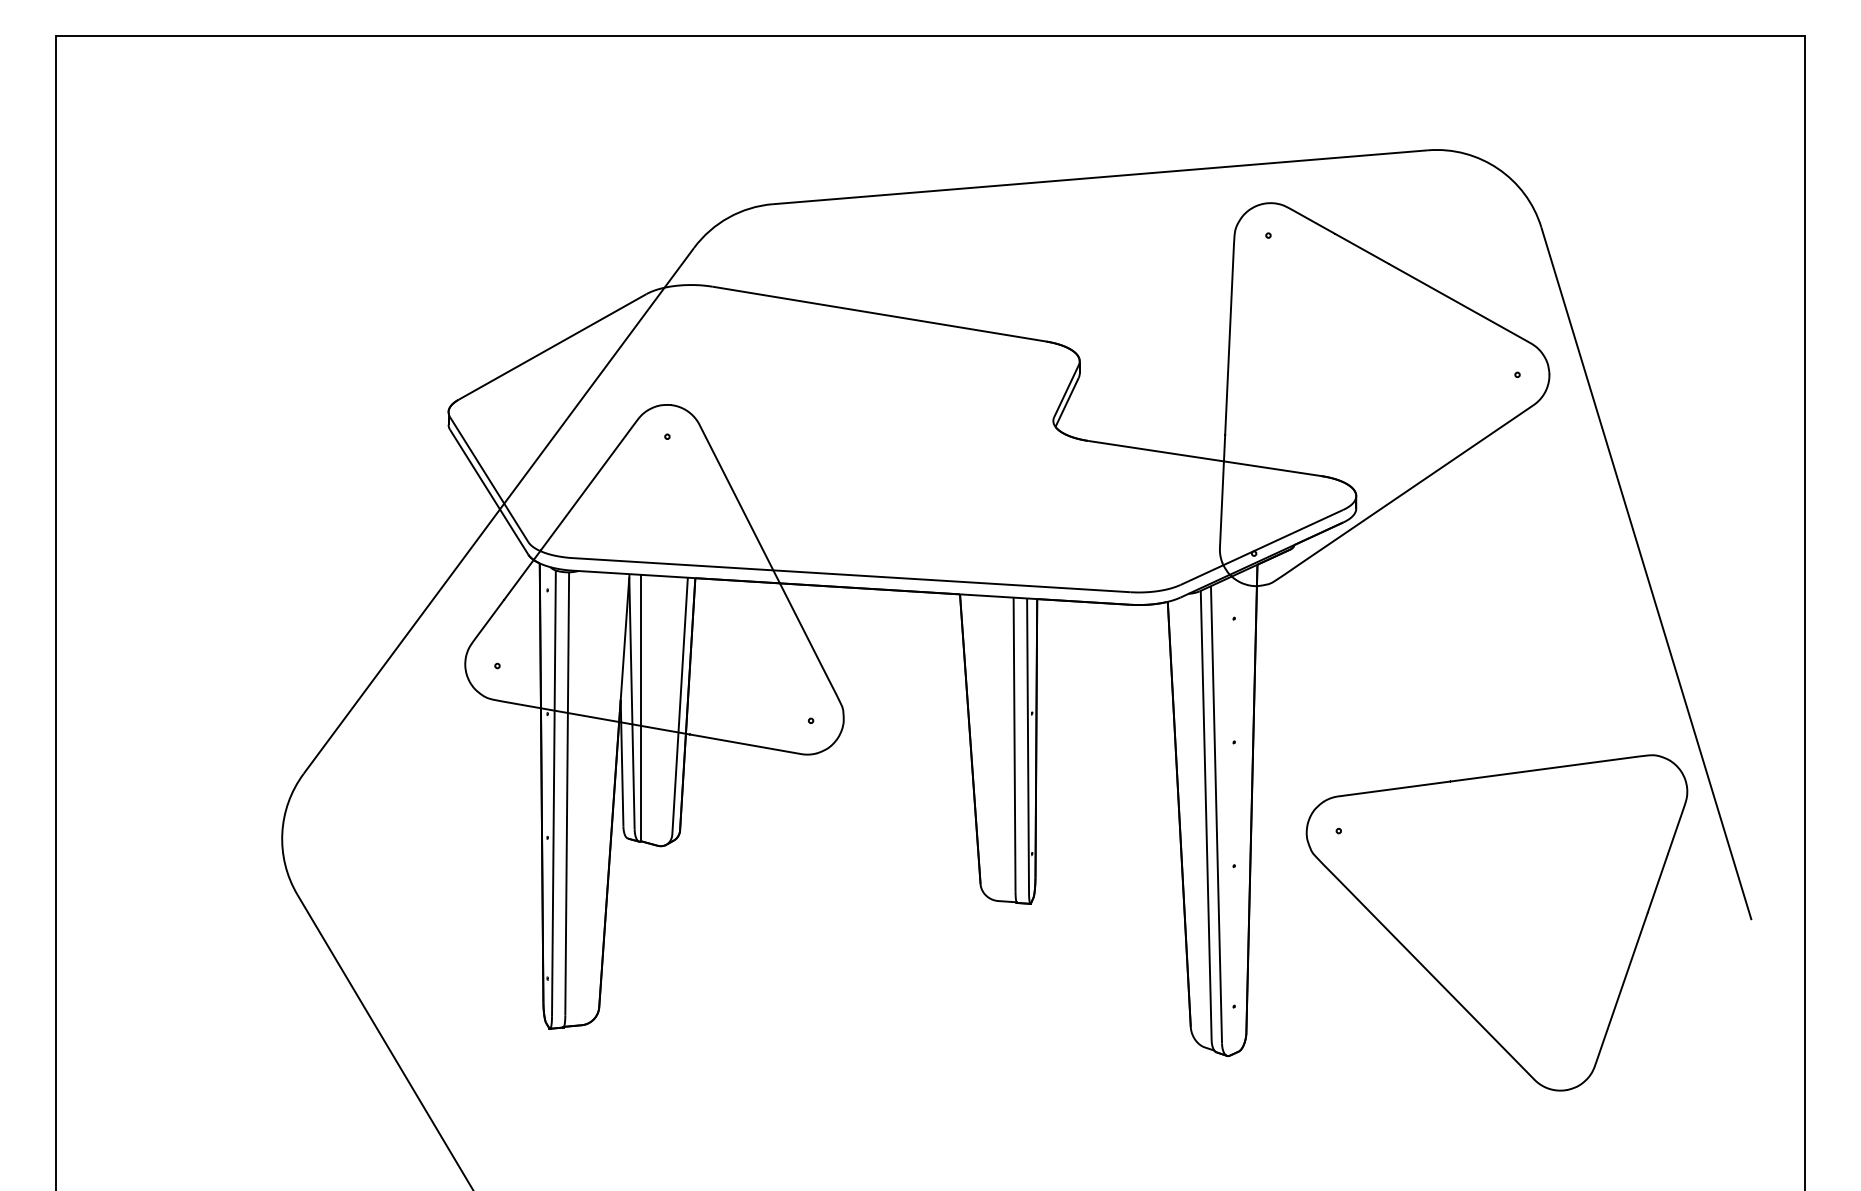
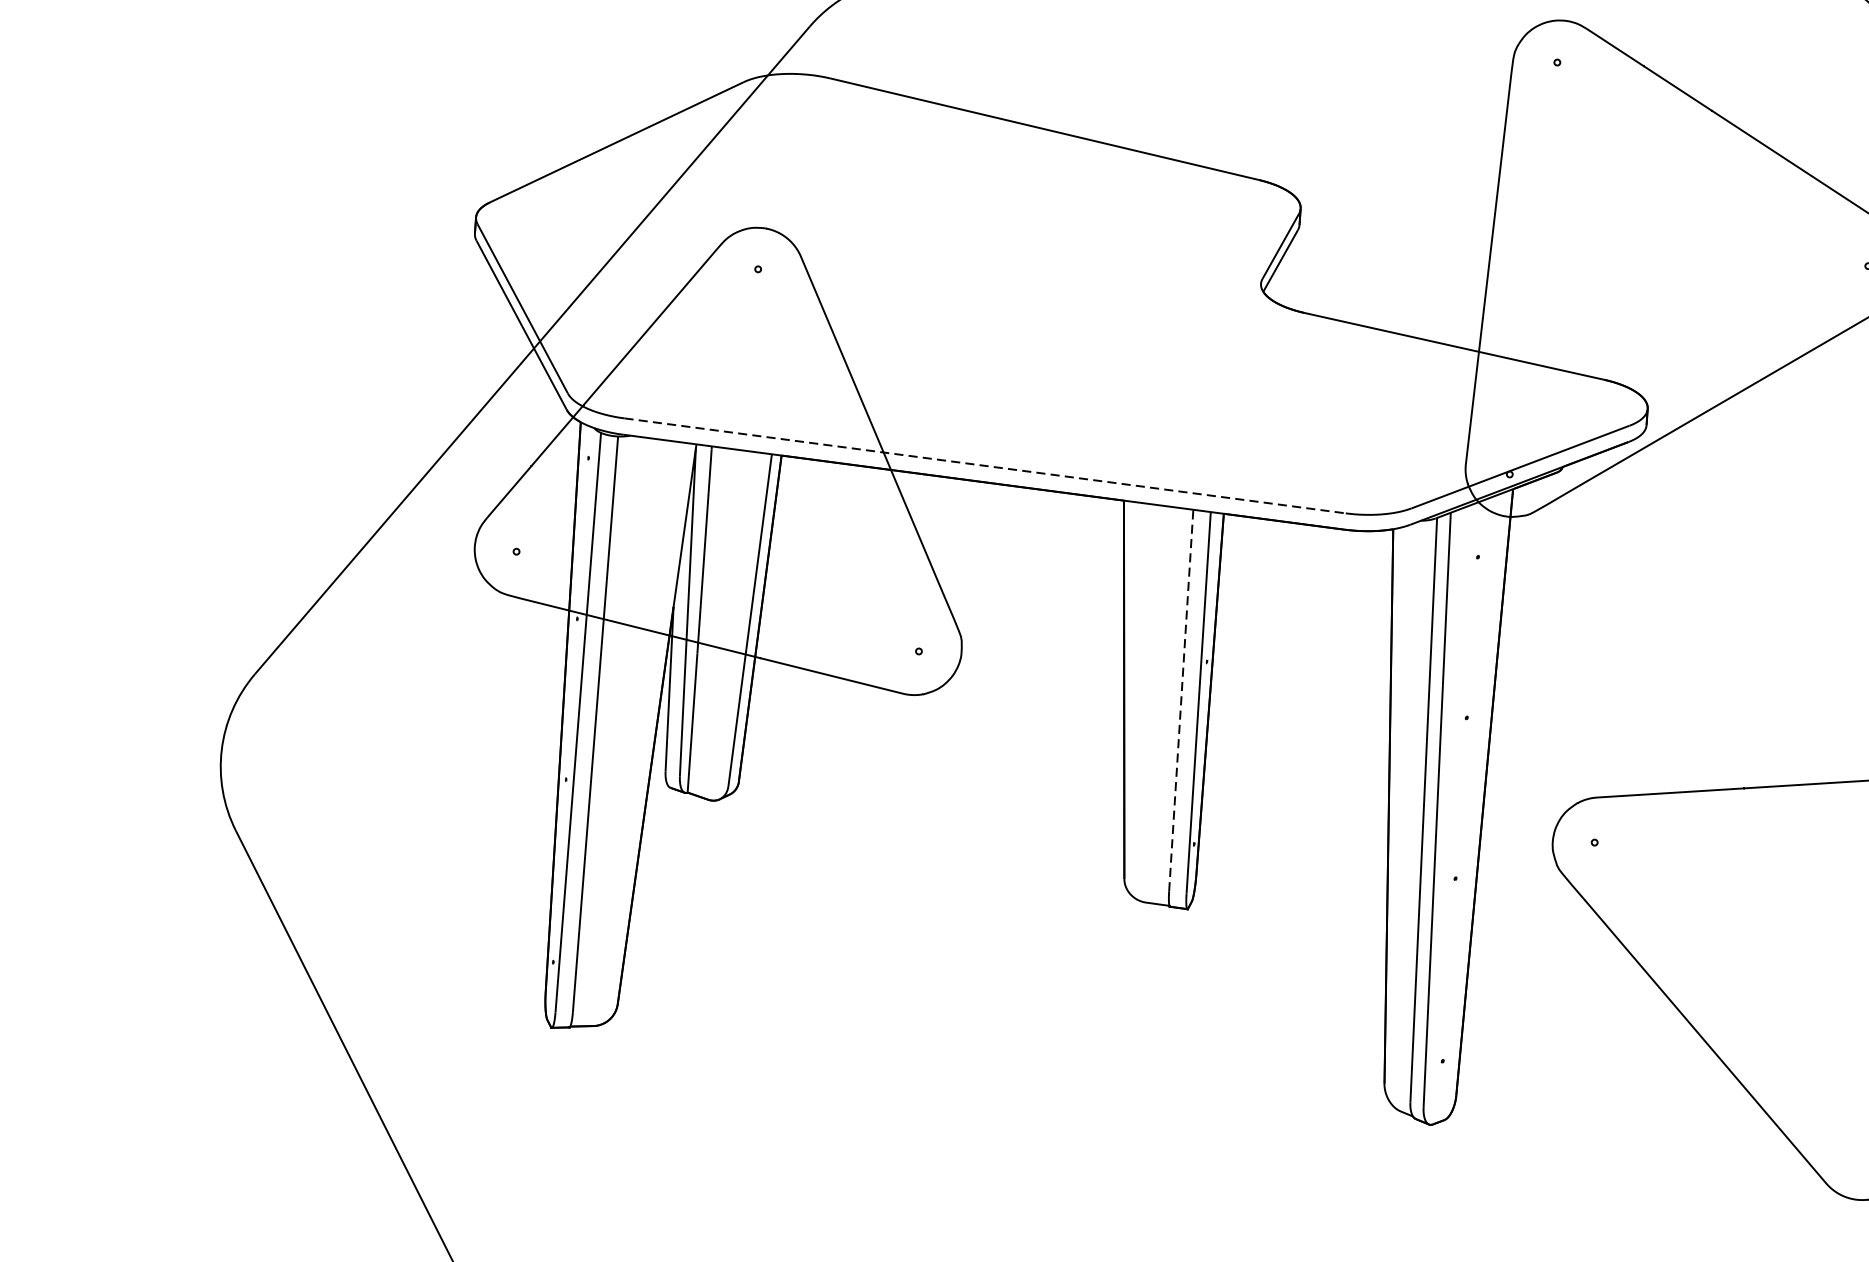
line: (852, 575) -> (986, 466), solid -> dashed
line: (1014, 744) -> (1181, 700), solid -> dashed

